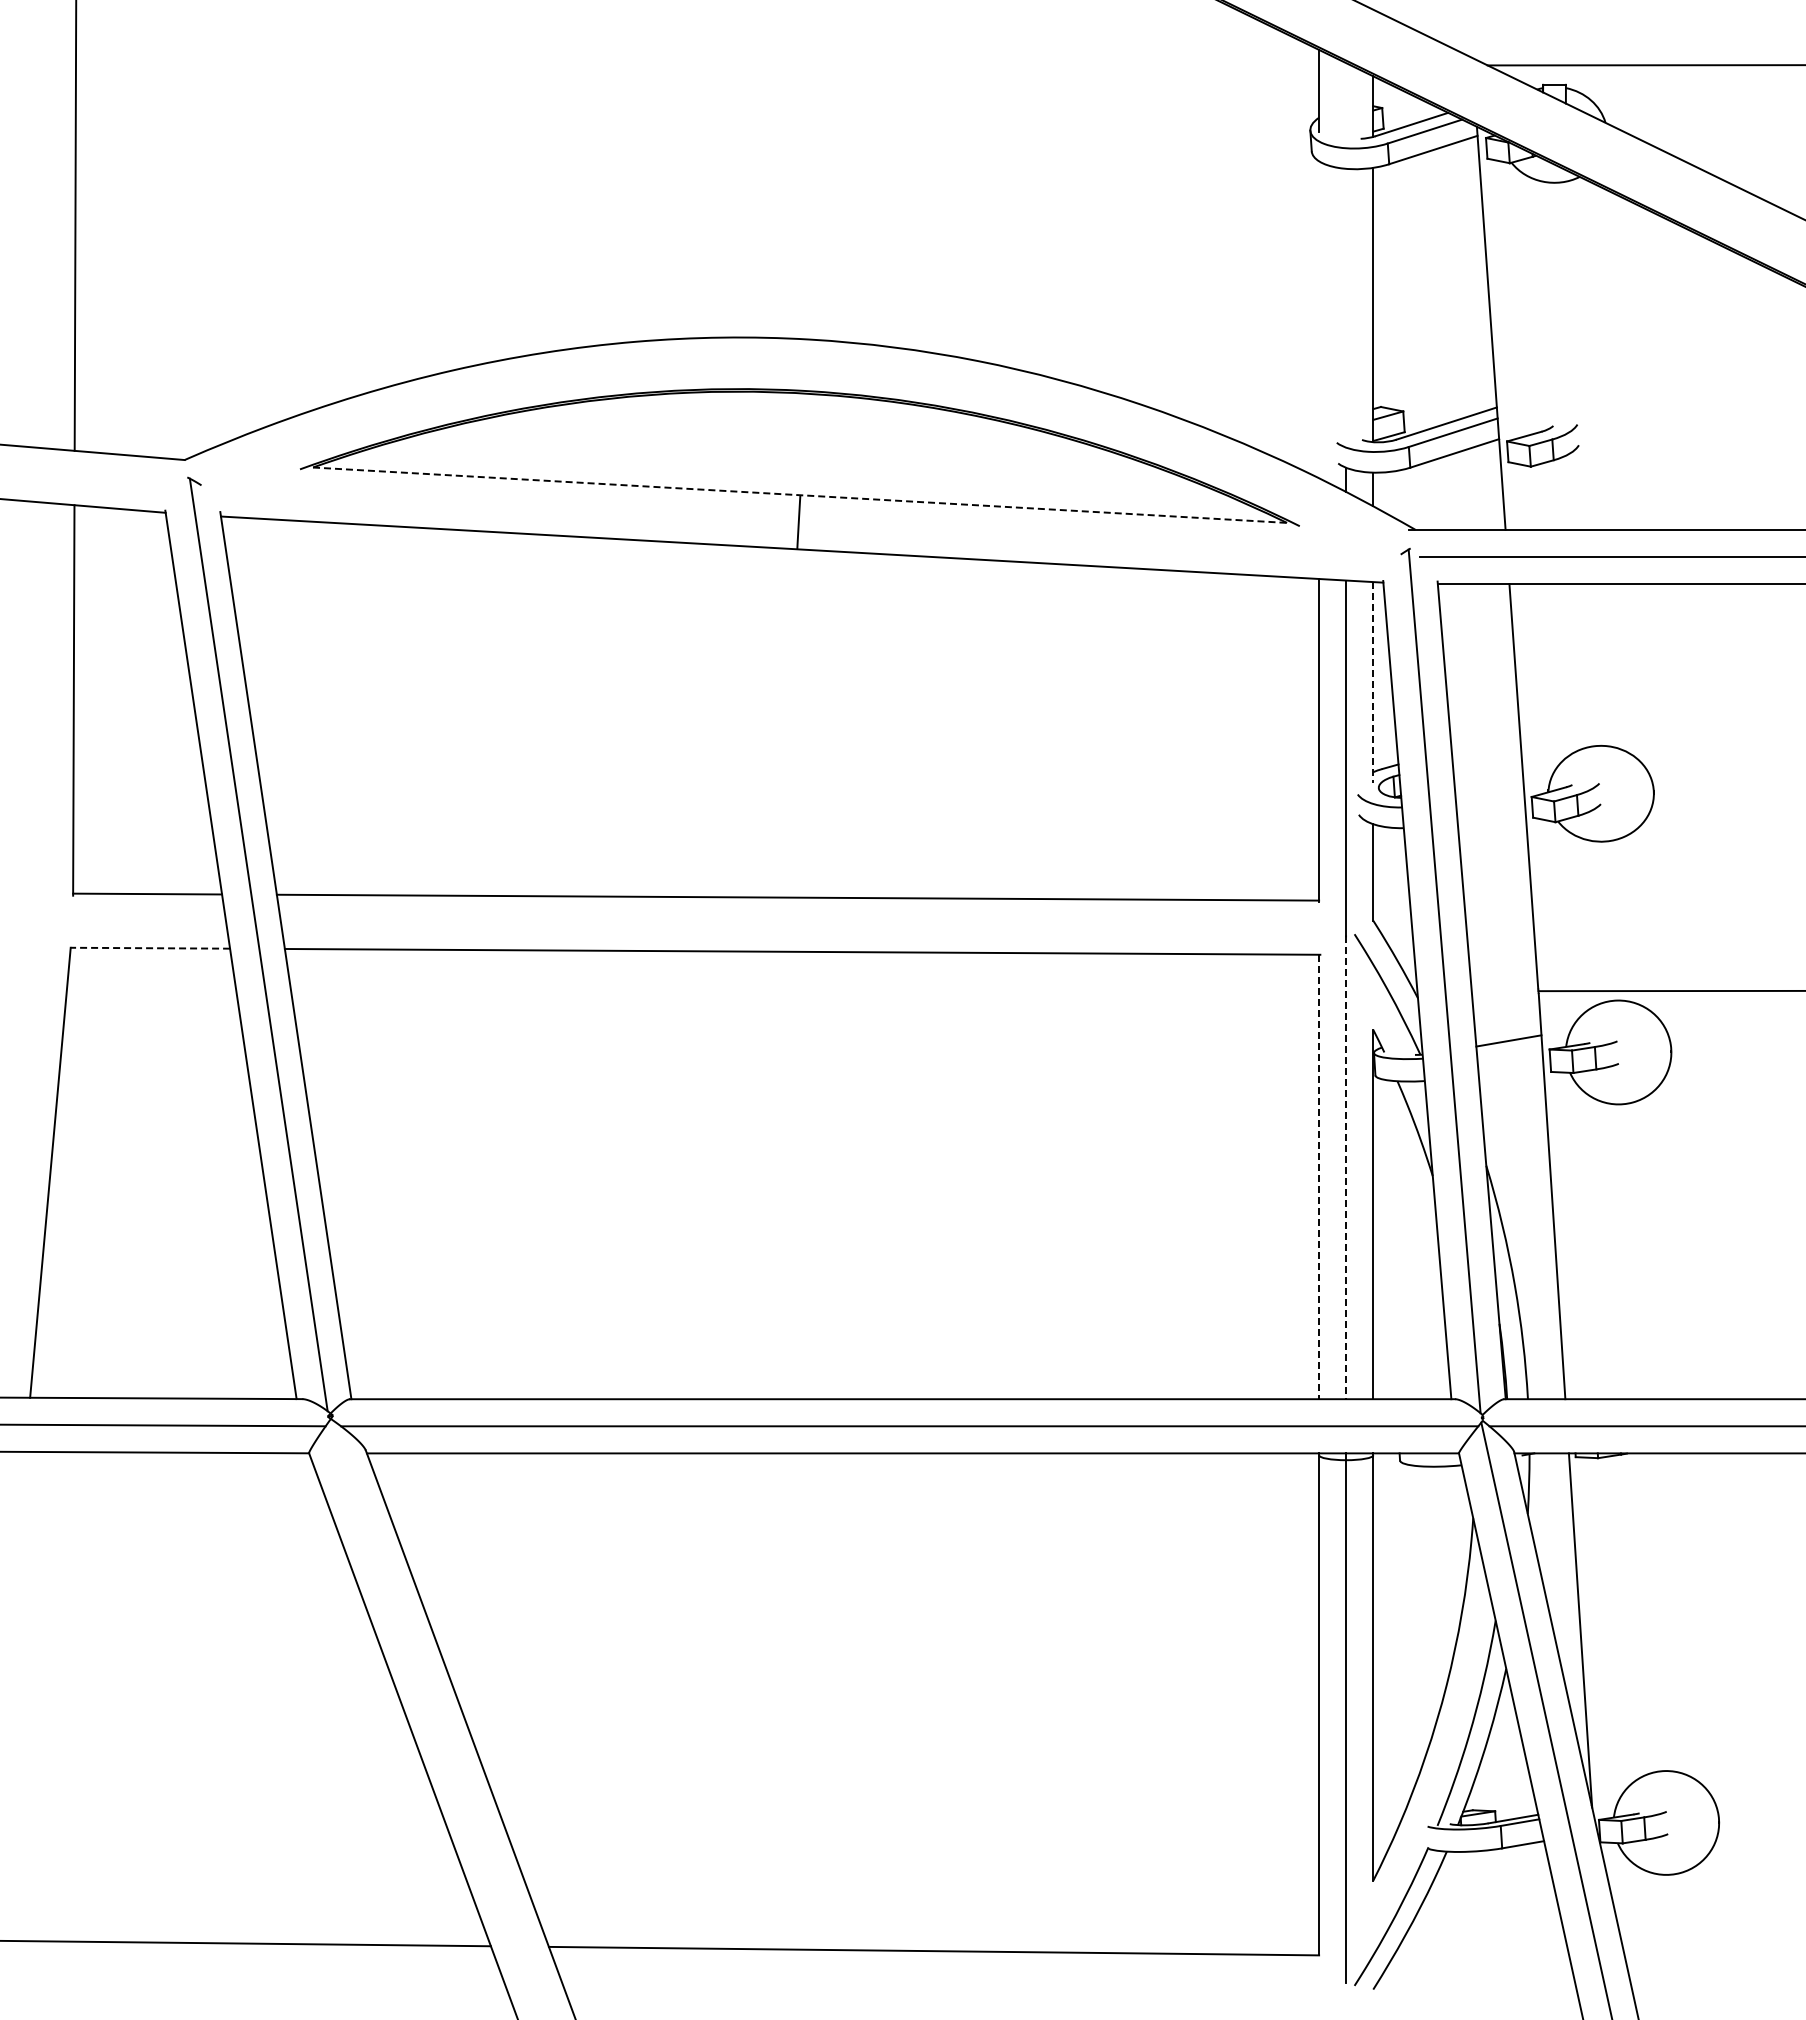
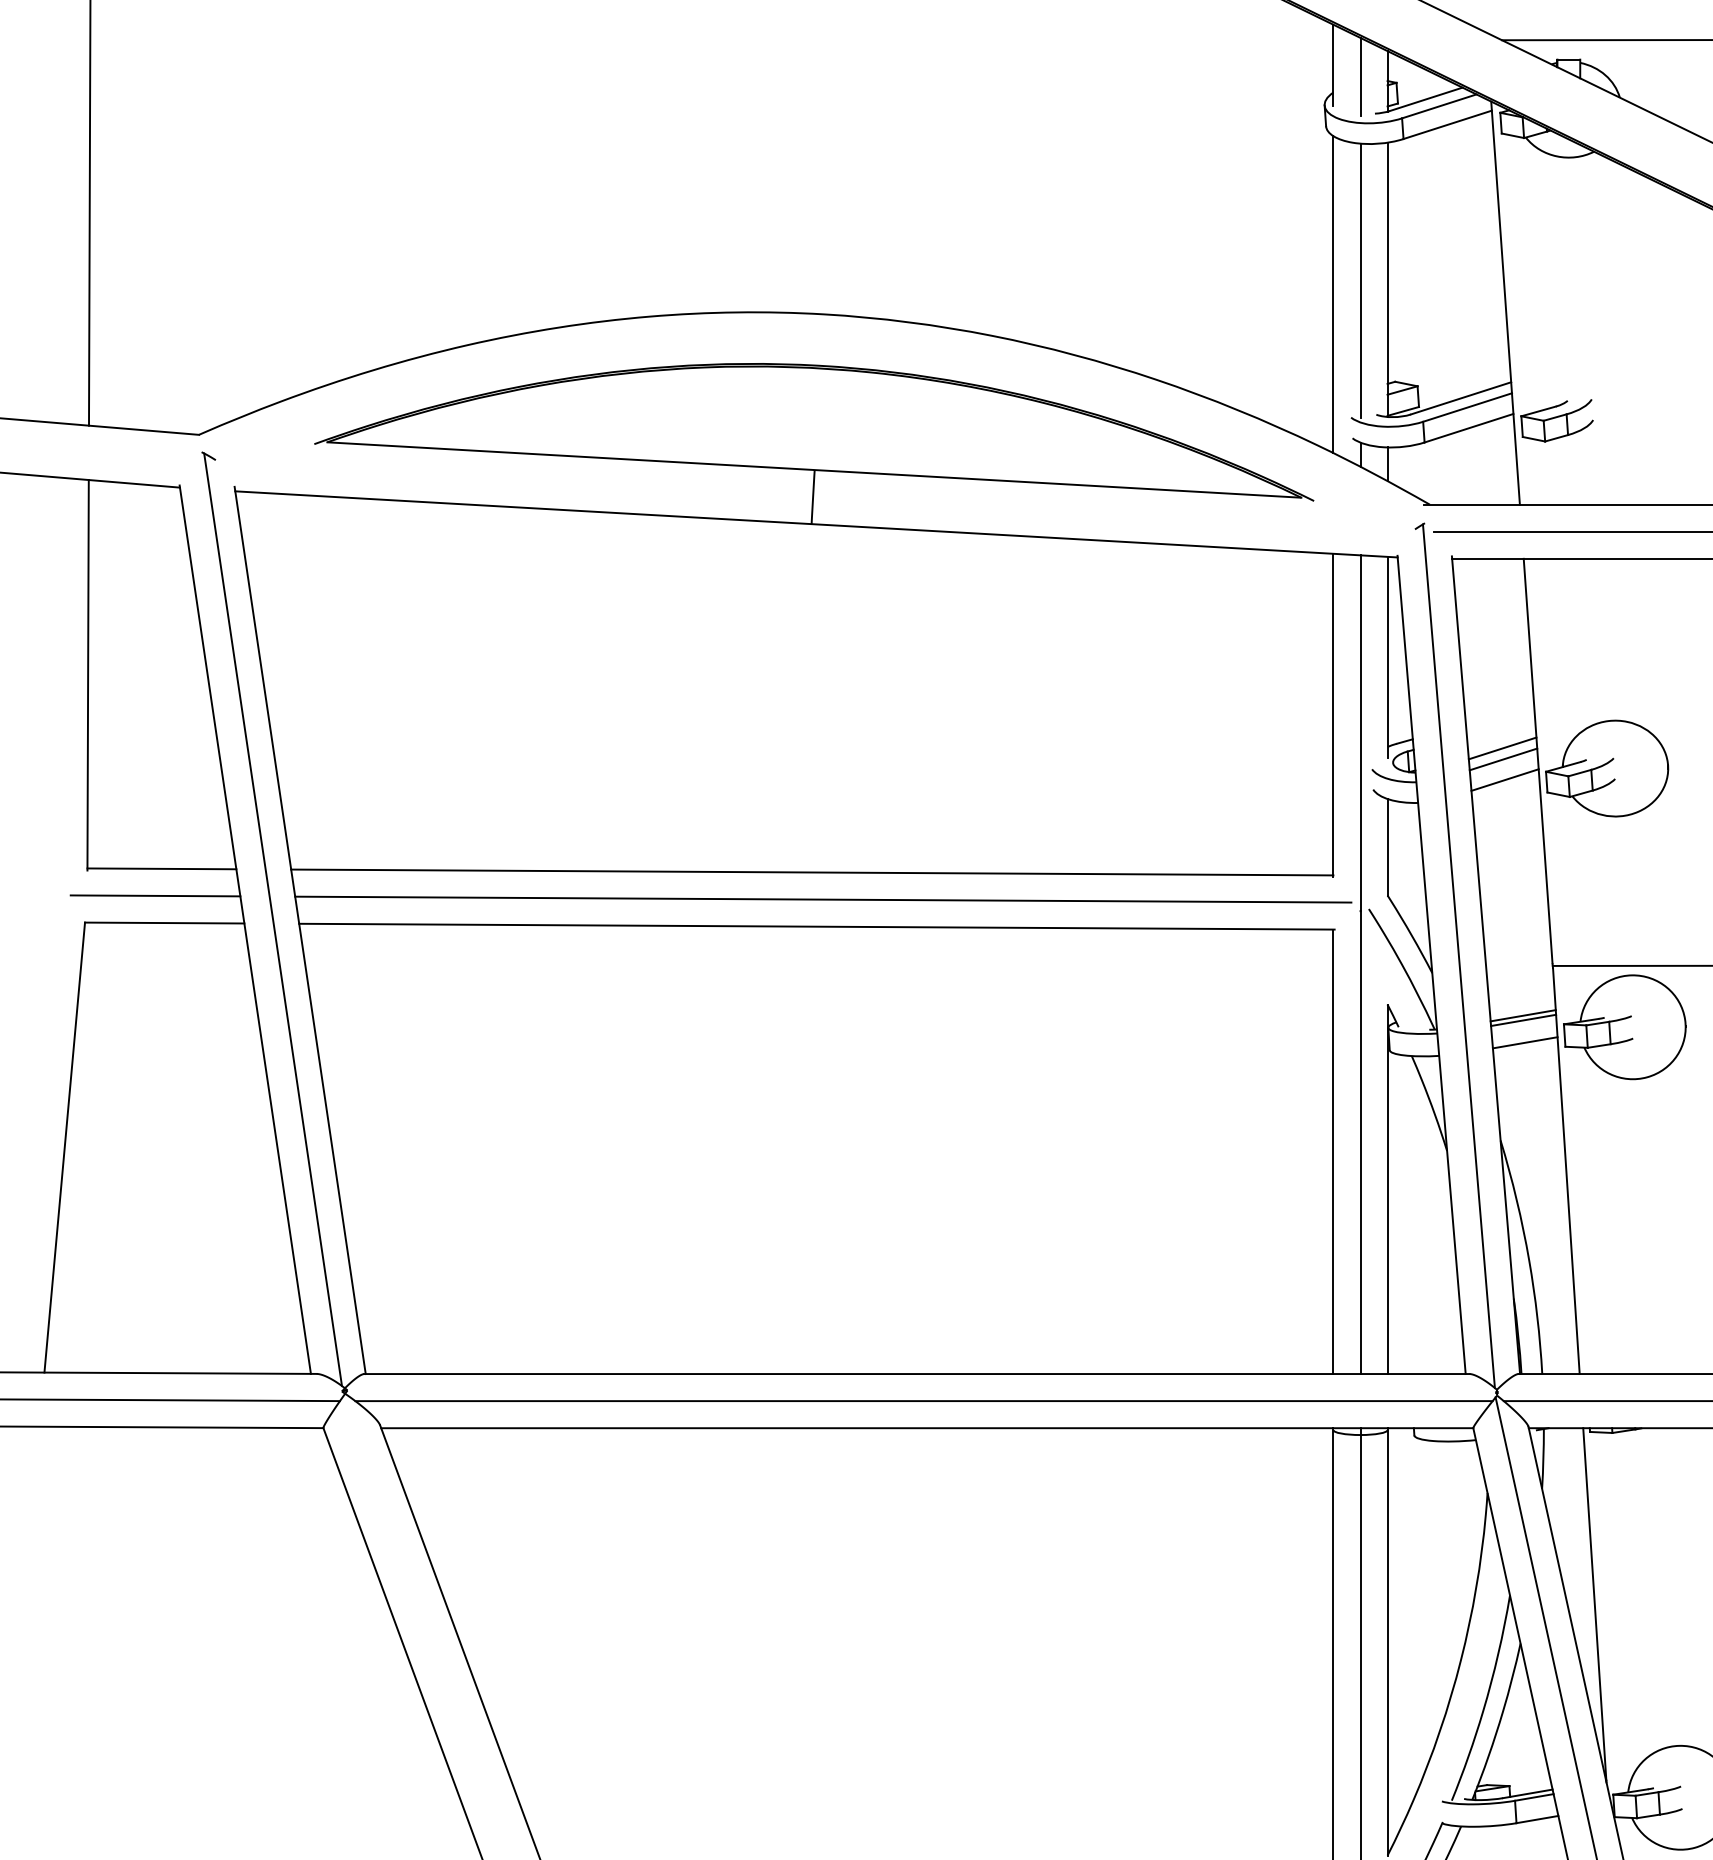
line: (1346, 102) -> (1360, 77), added
line: (1346, 305) -> (1360, 280), added
line: (1319, 319) -> (1333, 294), added
line: (800, 495) -> (814, 470), dashed -> solid
line: (1373, 682) -> (1387, 657), dashed -> solid
line: (1488, 773) -> (1502, 748), added
line: (1488, 784) -> (1502, 759), added
line: (1490, 805) -> (1504, 780), added
line: (141, 920) -> (155, 895), added
line: (808, 924) -> (822, 899), added
line: (150, 948) -> (164, 923), dashed -> solid
line: (1508, 1045) -> (1522, 1020), added
line: (1510, 1067) -> (1524, 1042), added
line: (1346, 1168) -> (1360, 1143), dashed -> solid
line: (1319, 1177) -> (1333, 1152), dashed -> solid

